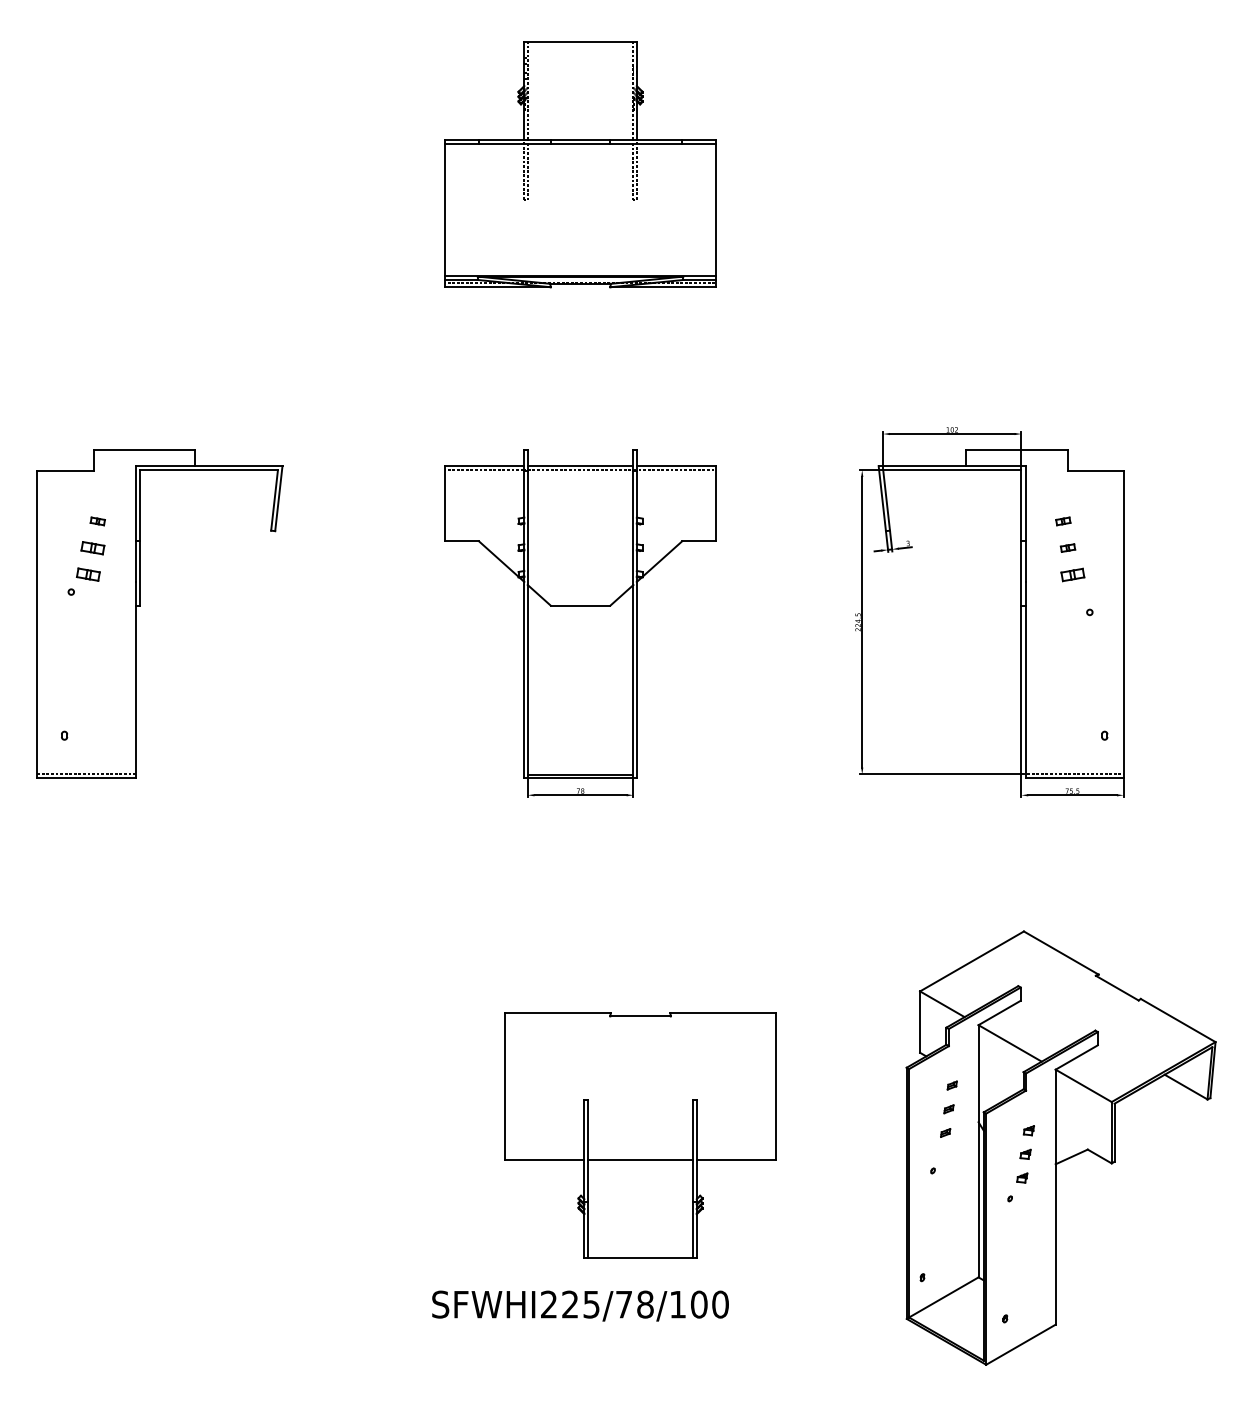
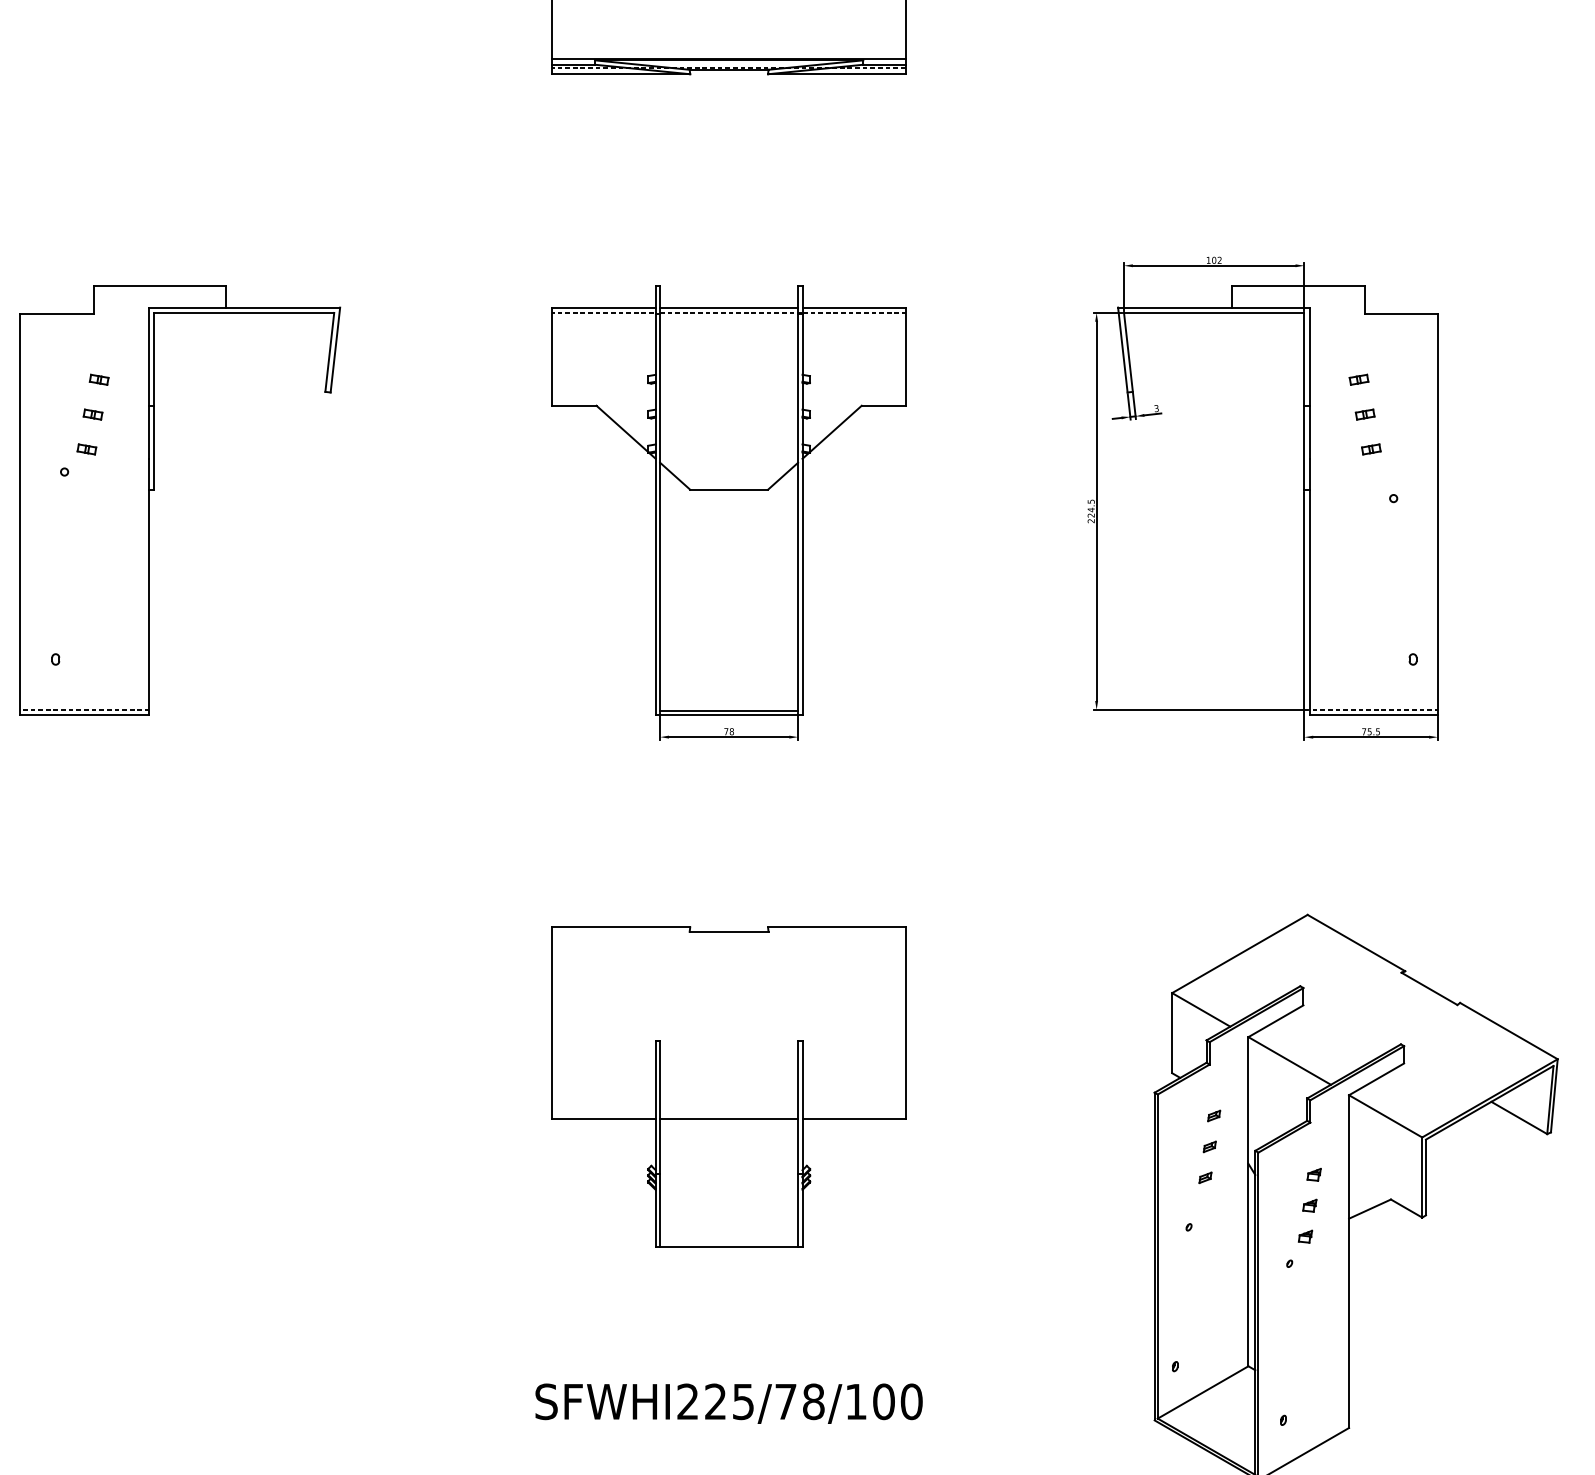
part: (93, 547) -> (93, 413), size x0.62
part: (88, 574) -> (87, 449), size x0.62
part: (1072, 574) -> (1371, 449), size x0.62
part: (640, 1135) -> (729, 1087), moved

